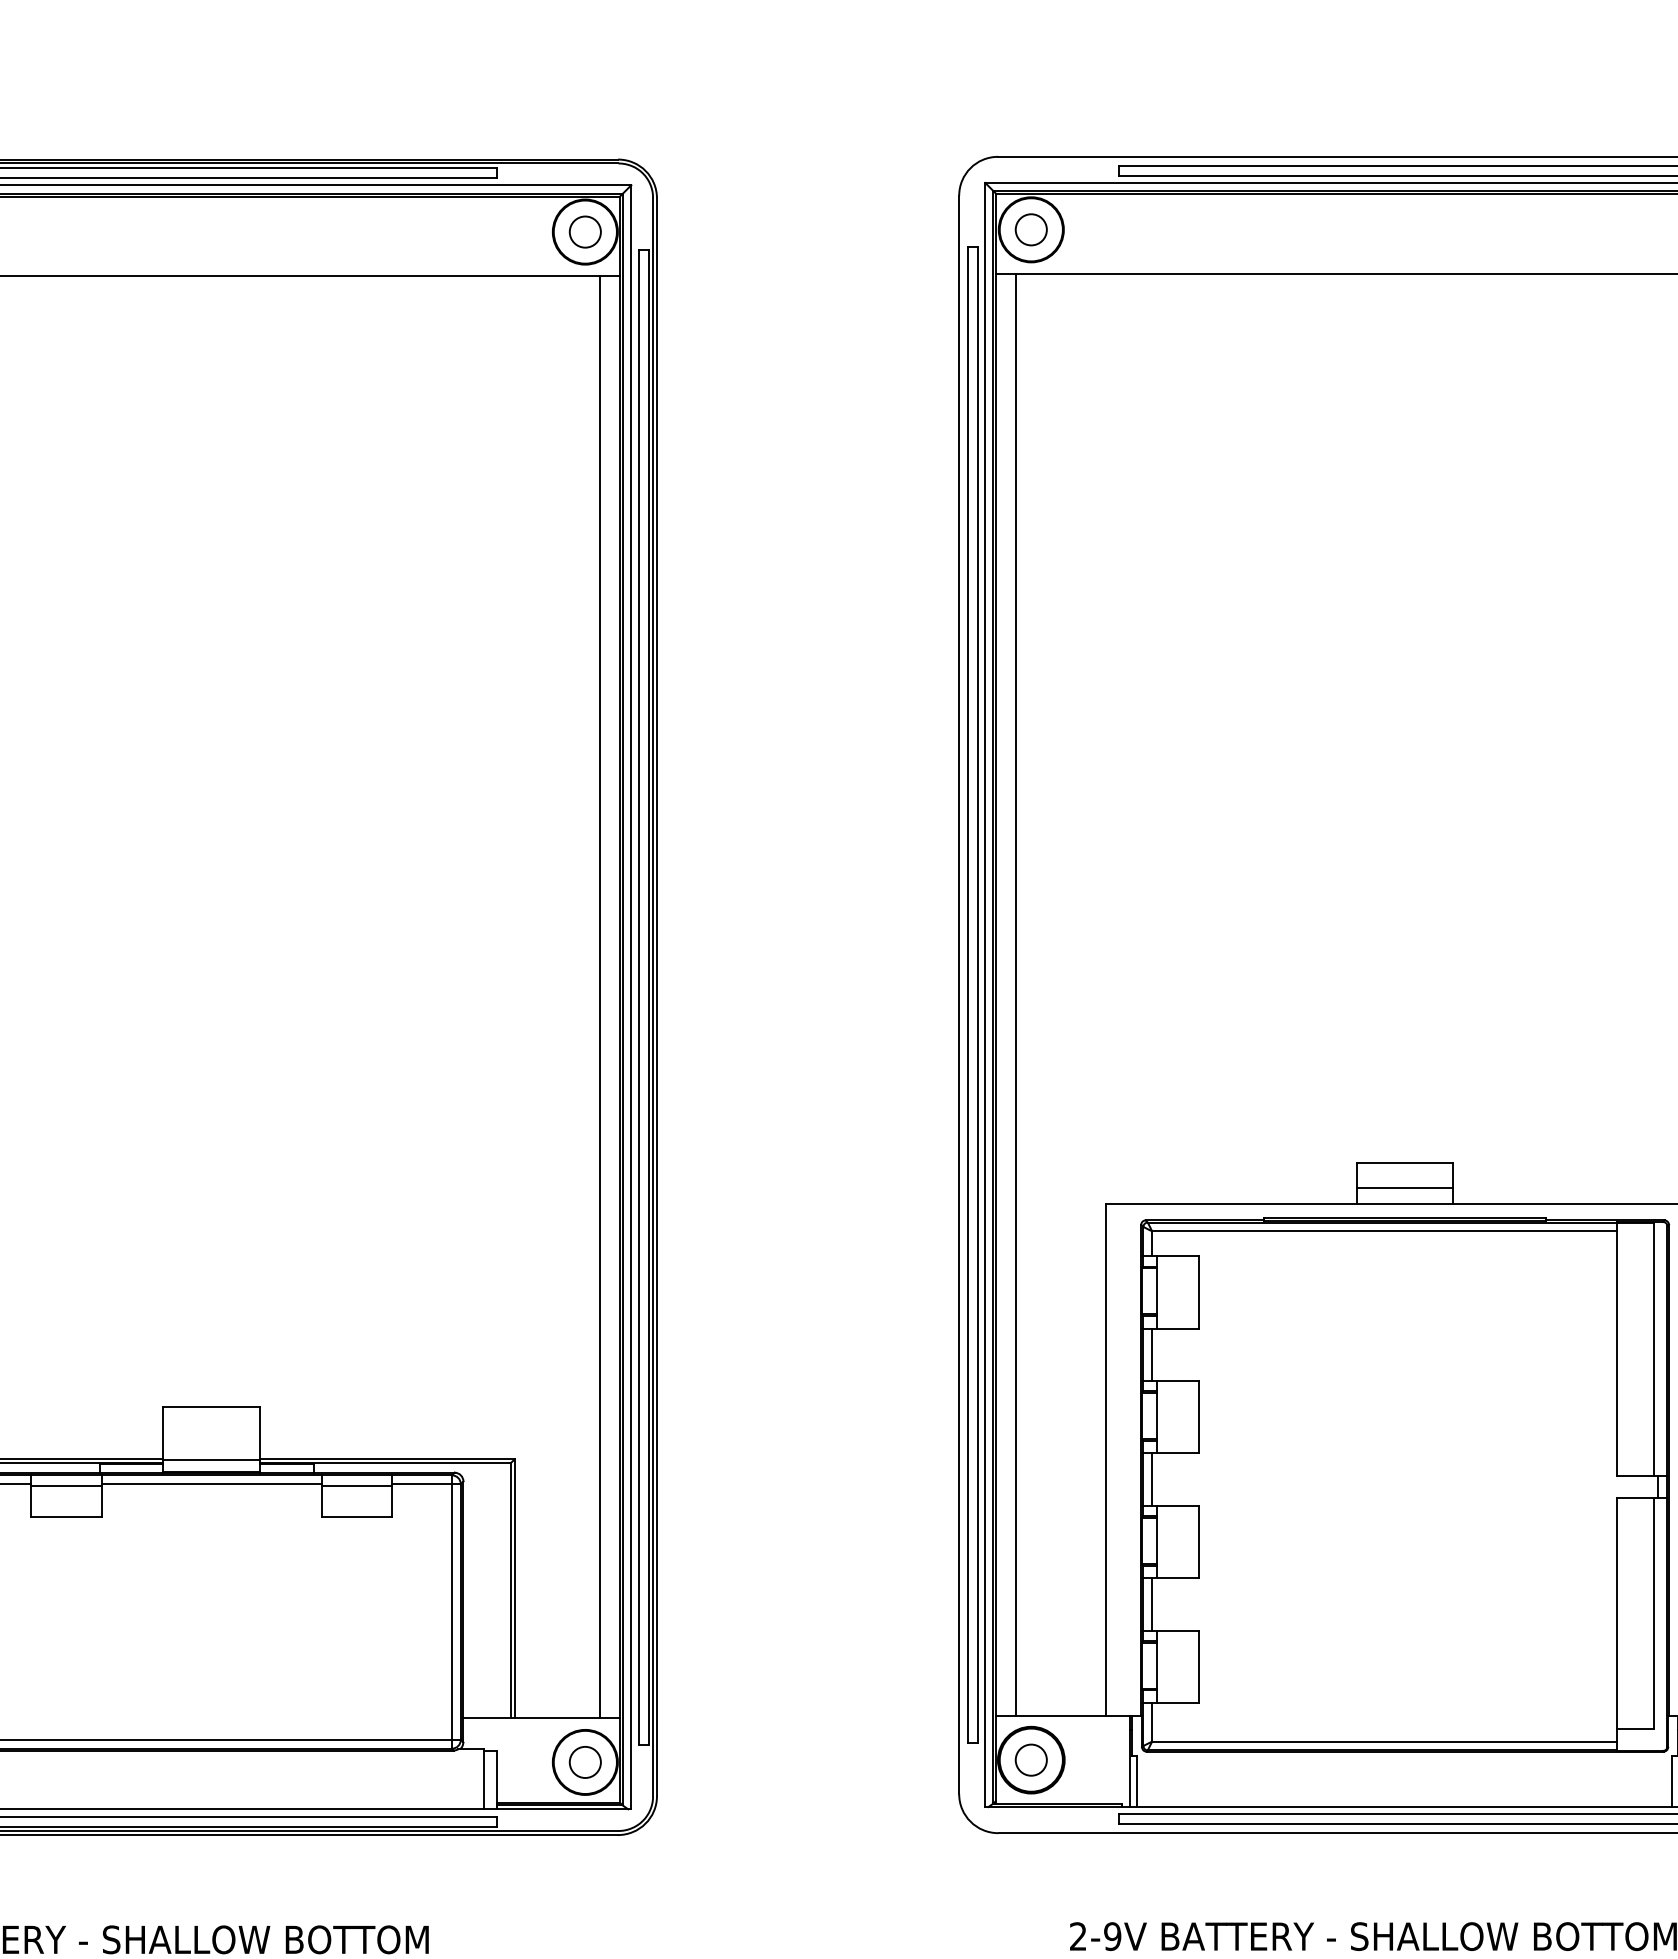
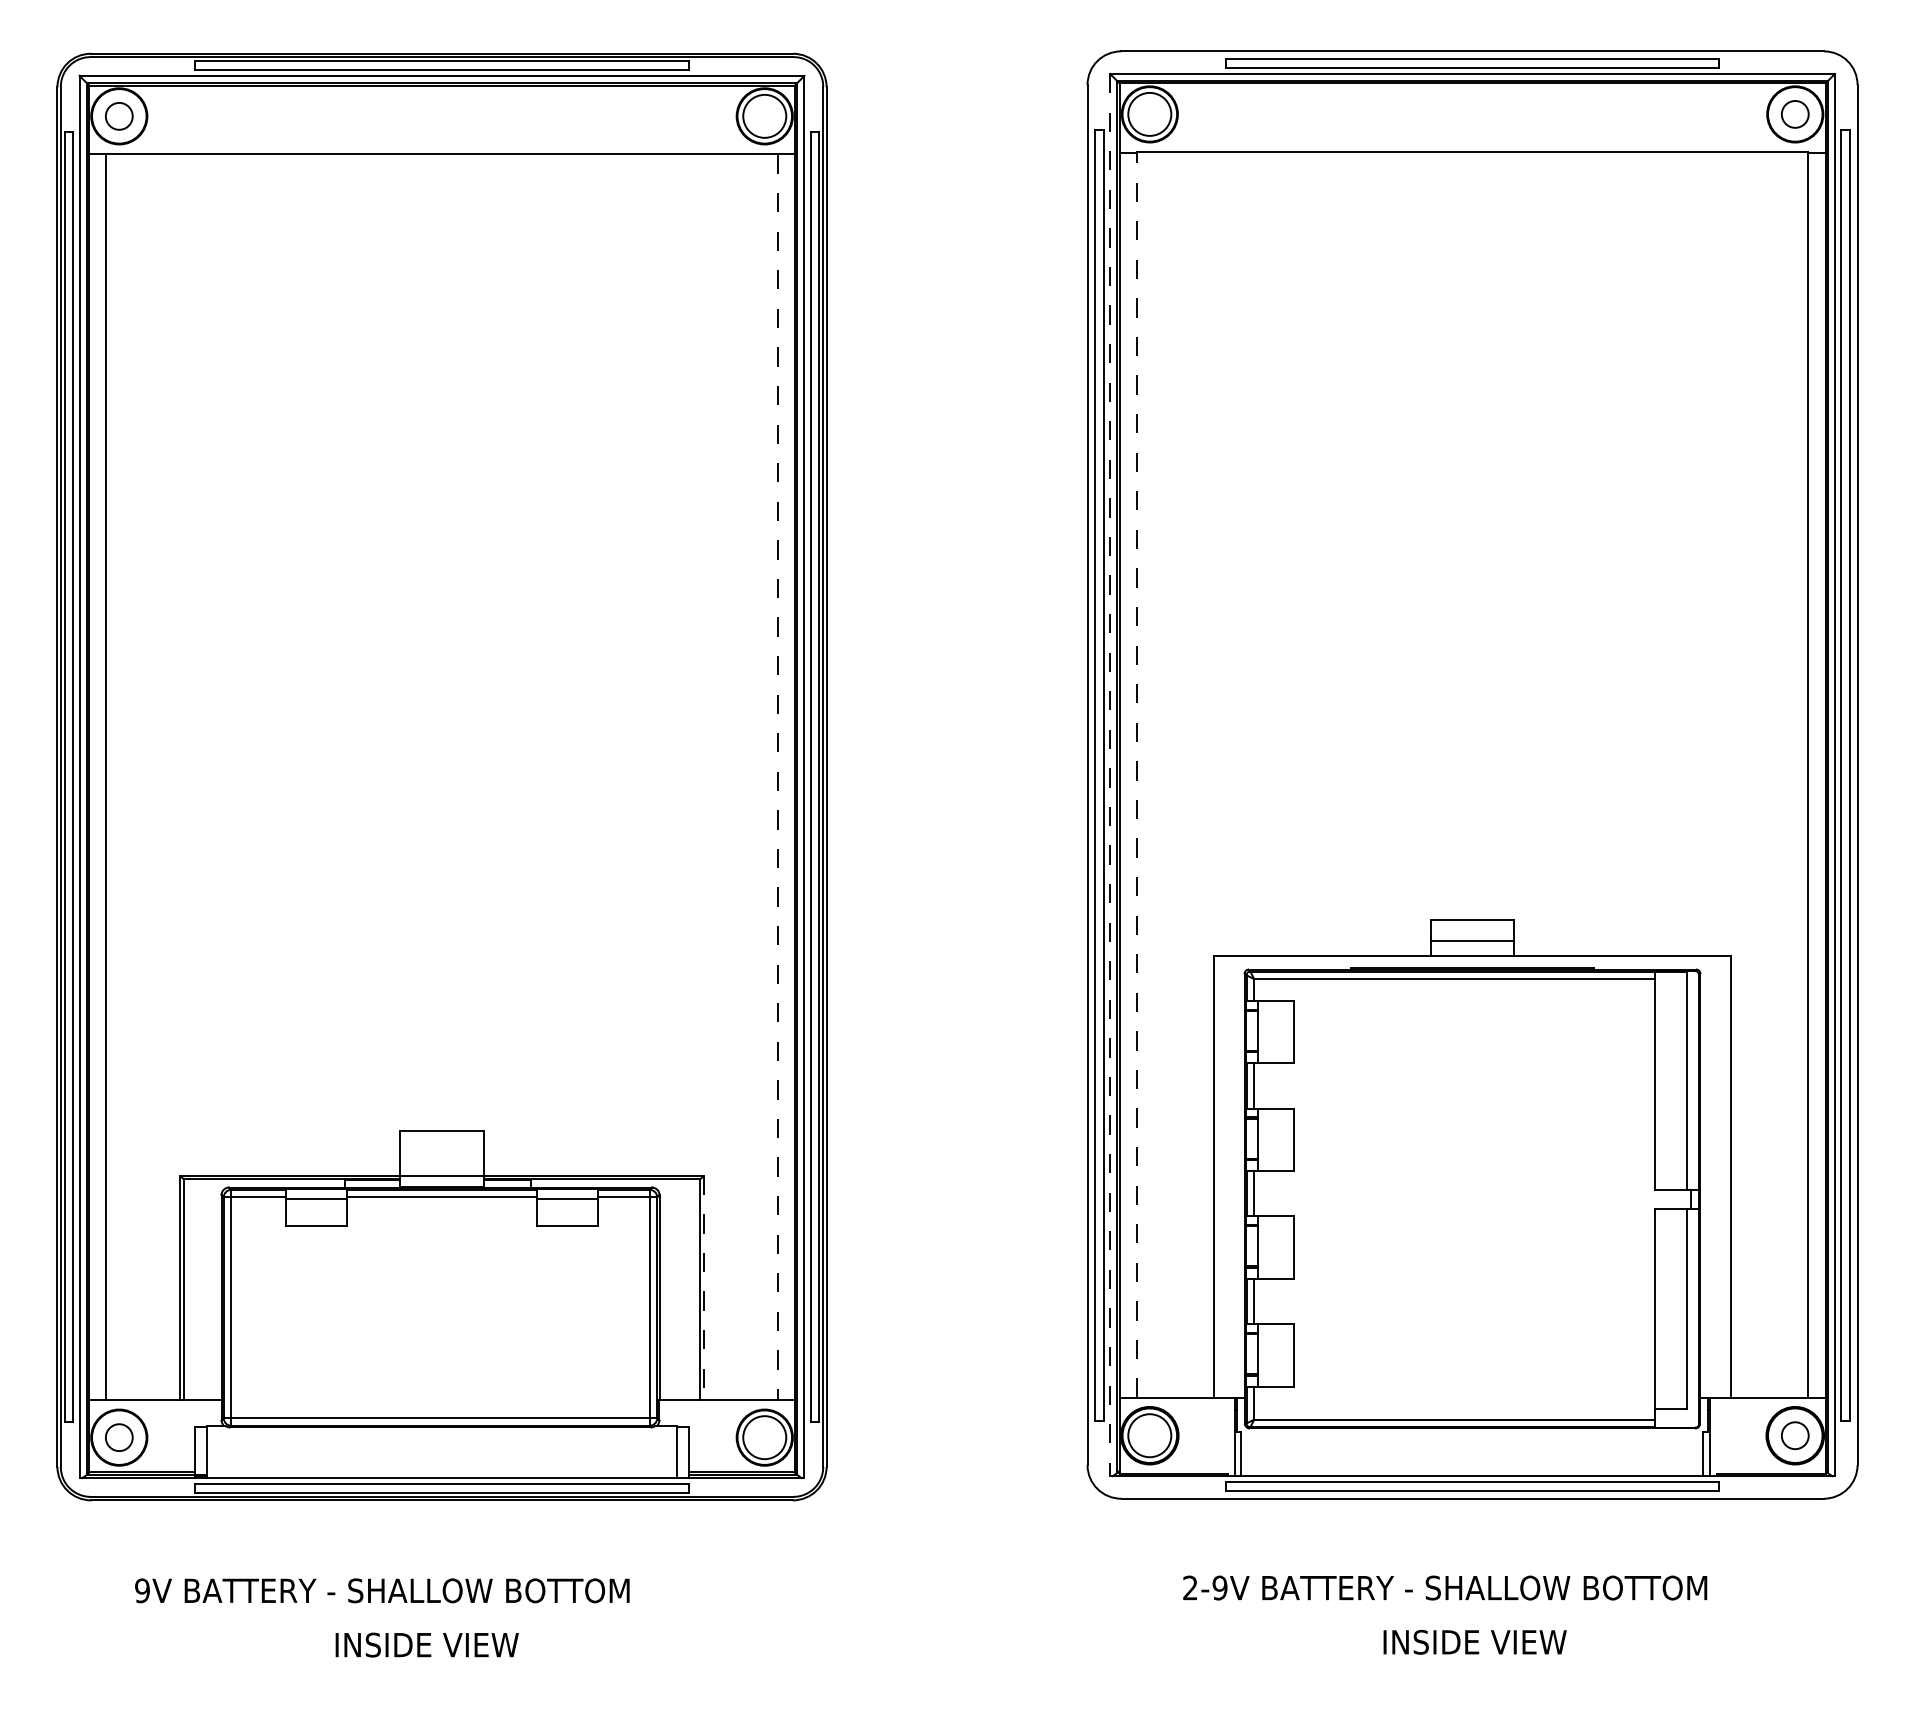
circle: (1030, 228) -> (1149, 113), size x1.6
circle: (585, 231) -> (764, 115), size x1.6
line: (985, 995) -> (1110, 775), solid -> dashed
line: (1015, 995) -> (1136, 775), solid -> dashed
line: (600, 997) -> (777, 777), solid -> dashed
line: (515, 1589) -> (704, 1288), solid -> dashed
circle: (1030, 1759) -> (1149, 1435), size x1.6
circle: (585, 1762) -> (764, 1437), size x1.6

